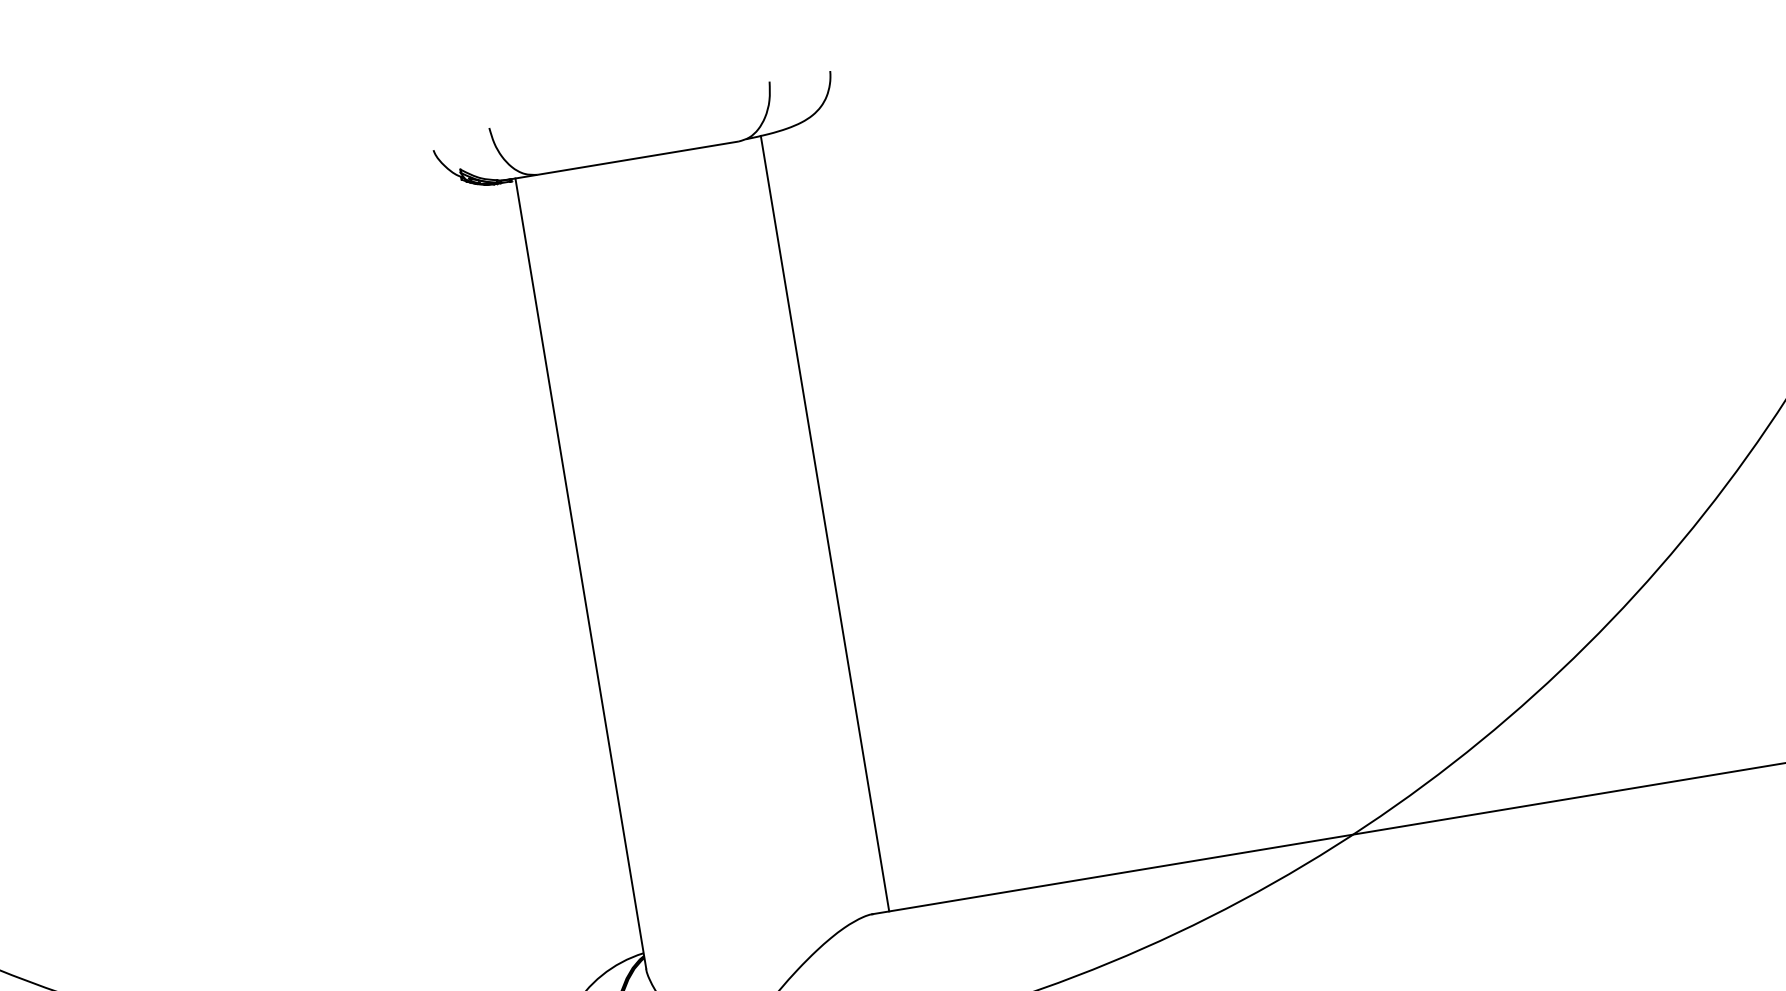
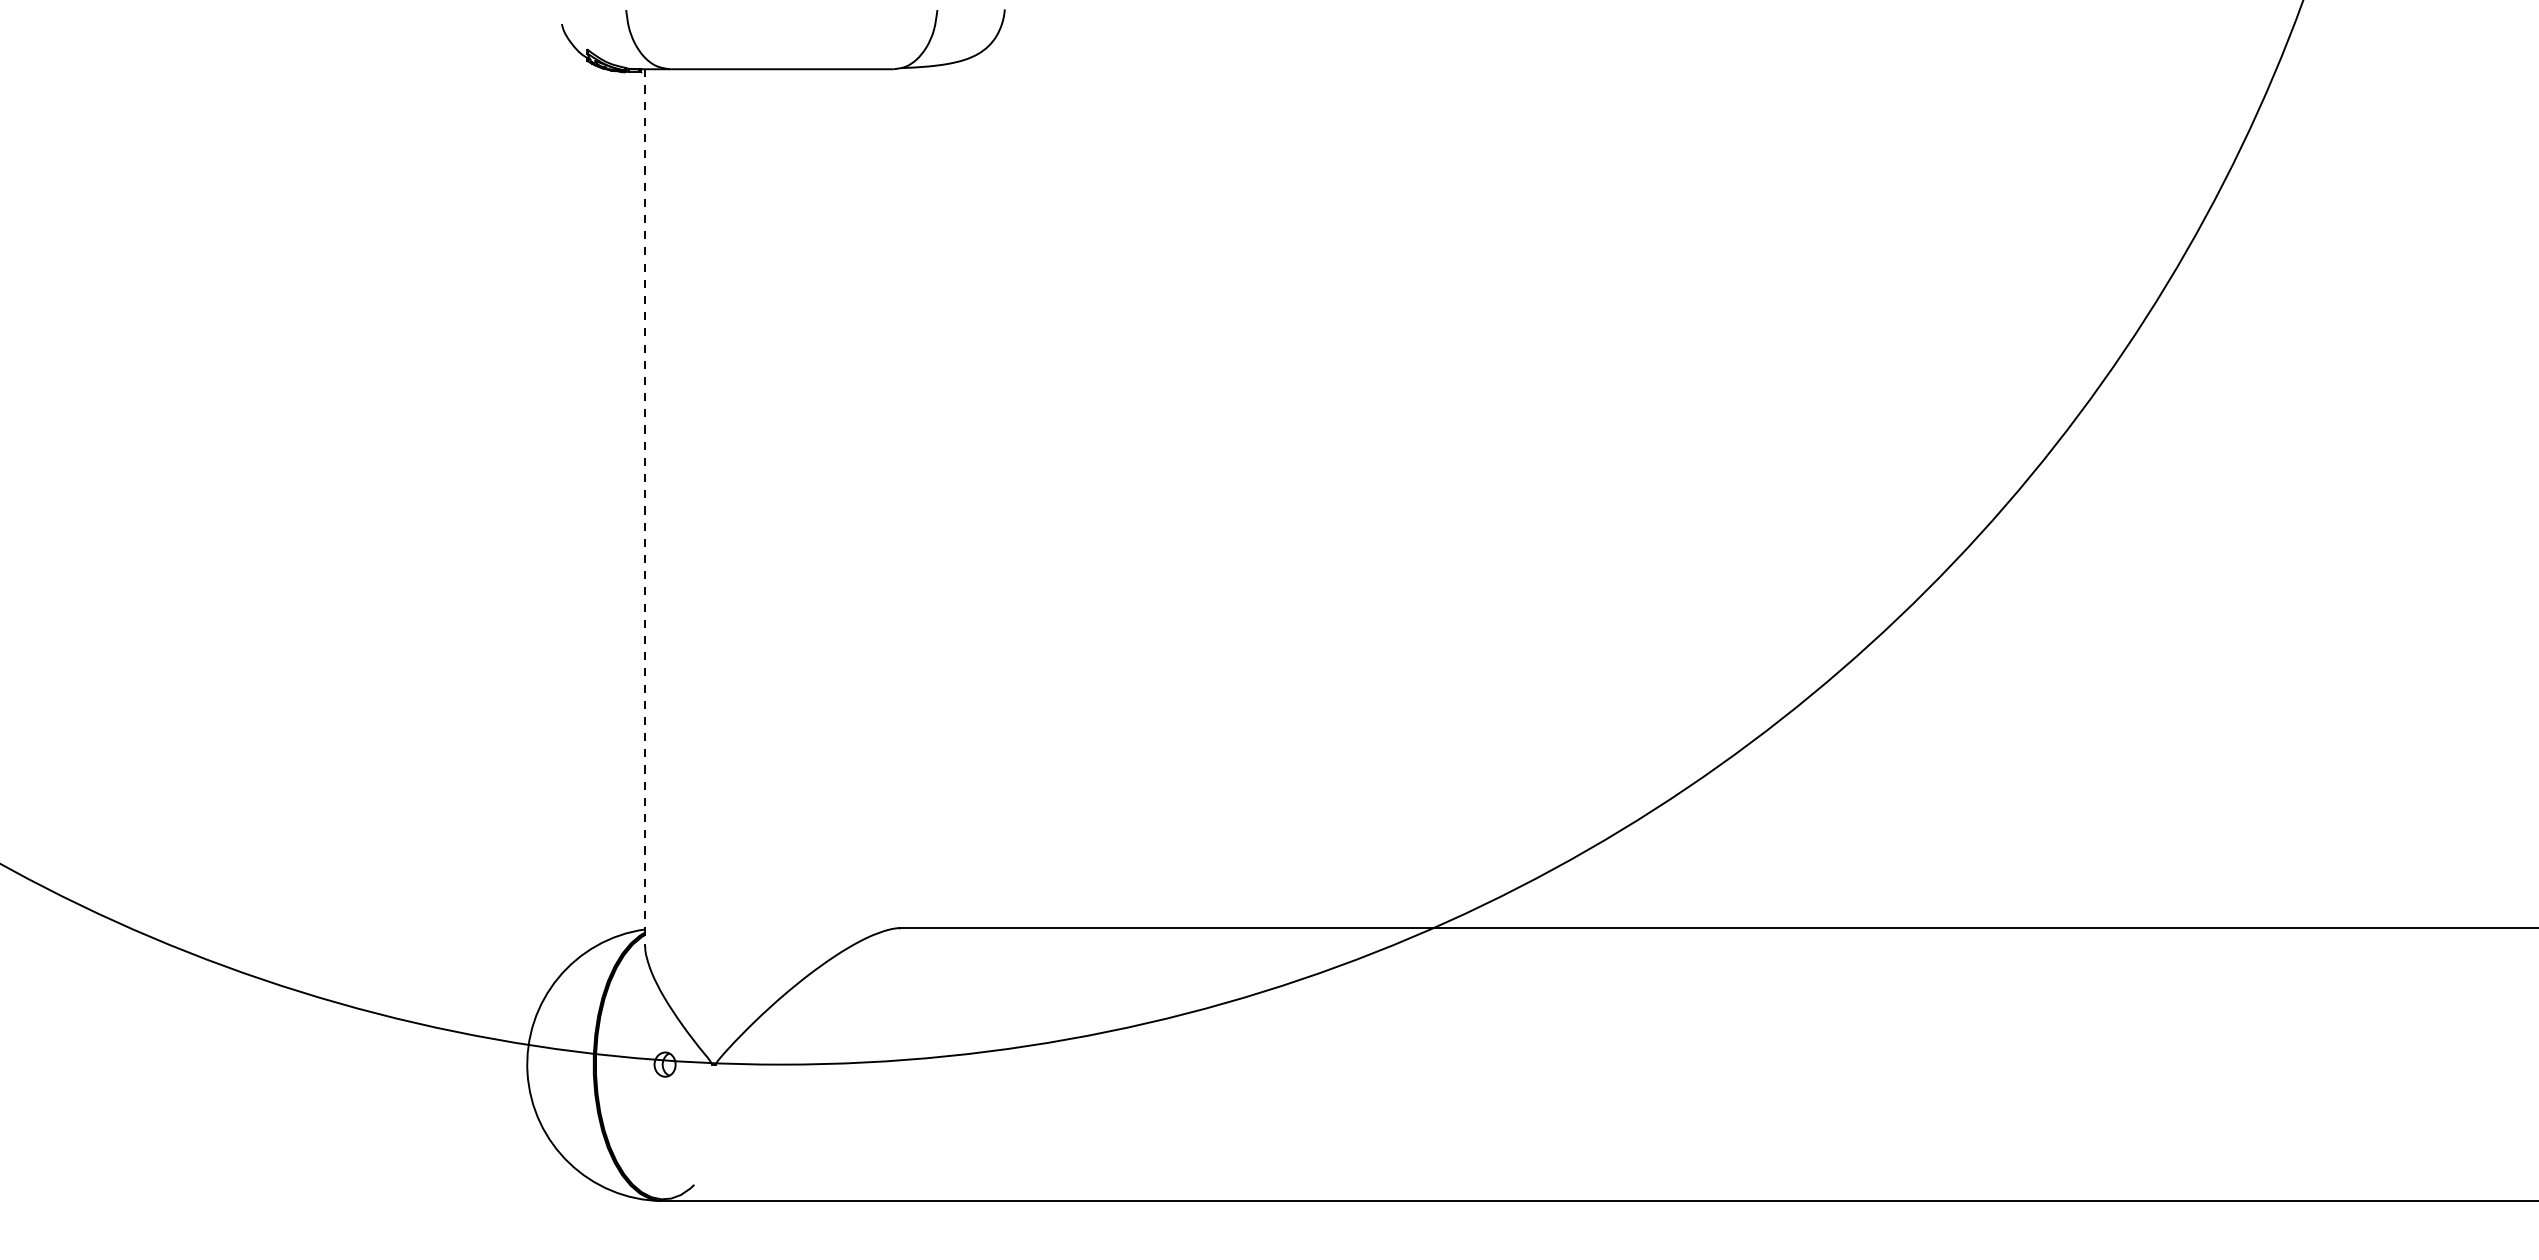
line: (825, 523) -> (918, 497), removed
line: (580, 573) -> (645, 507), solid -> dashed

